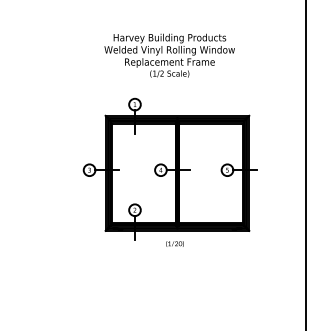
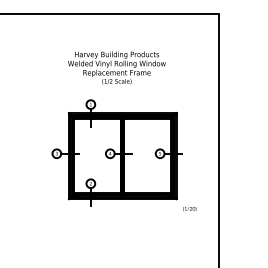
text: (174, 244) -> (189, 209), moved

